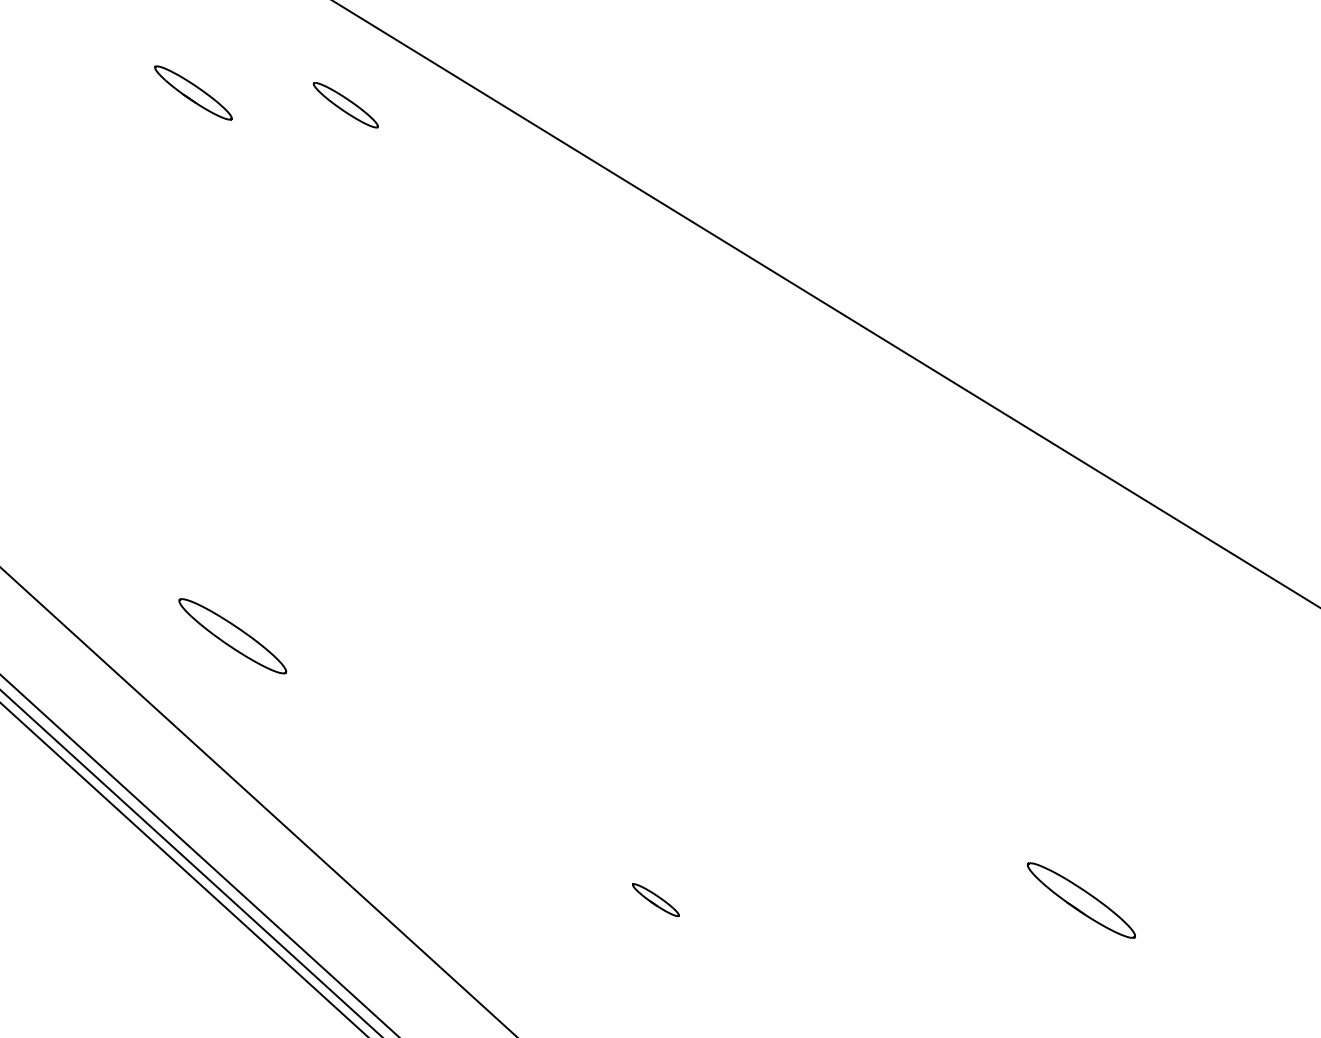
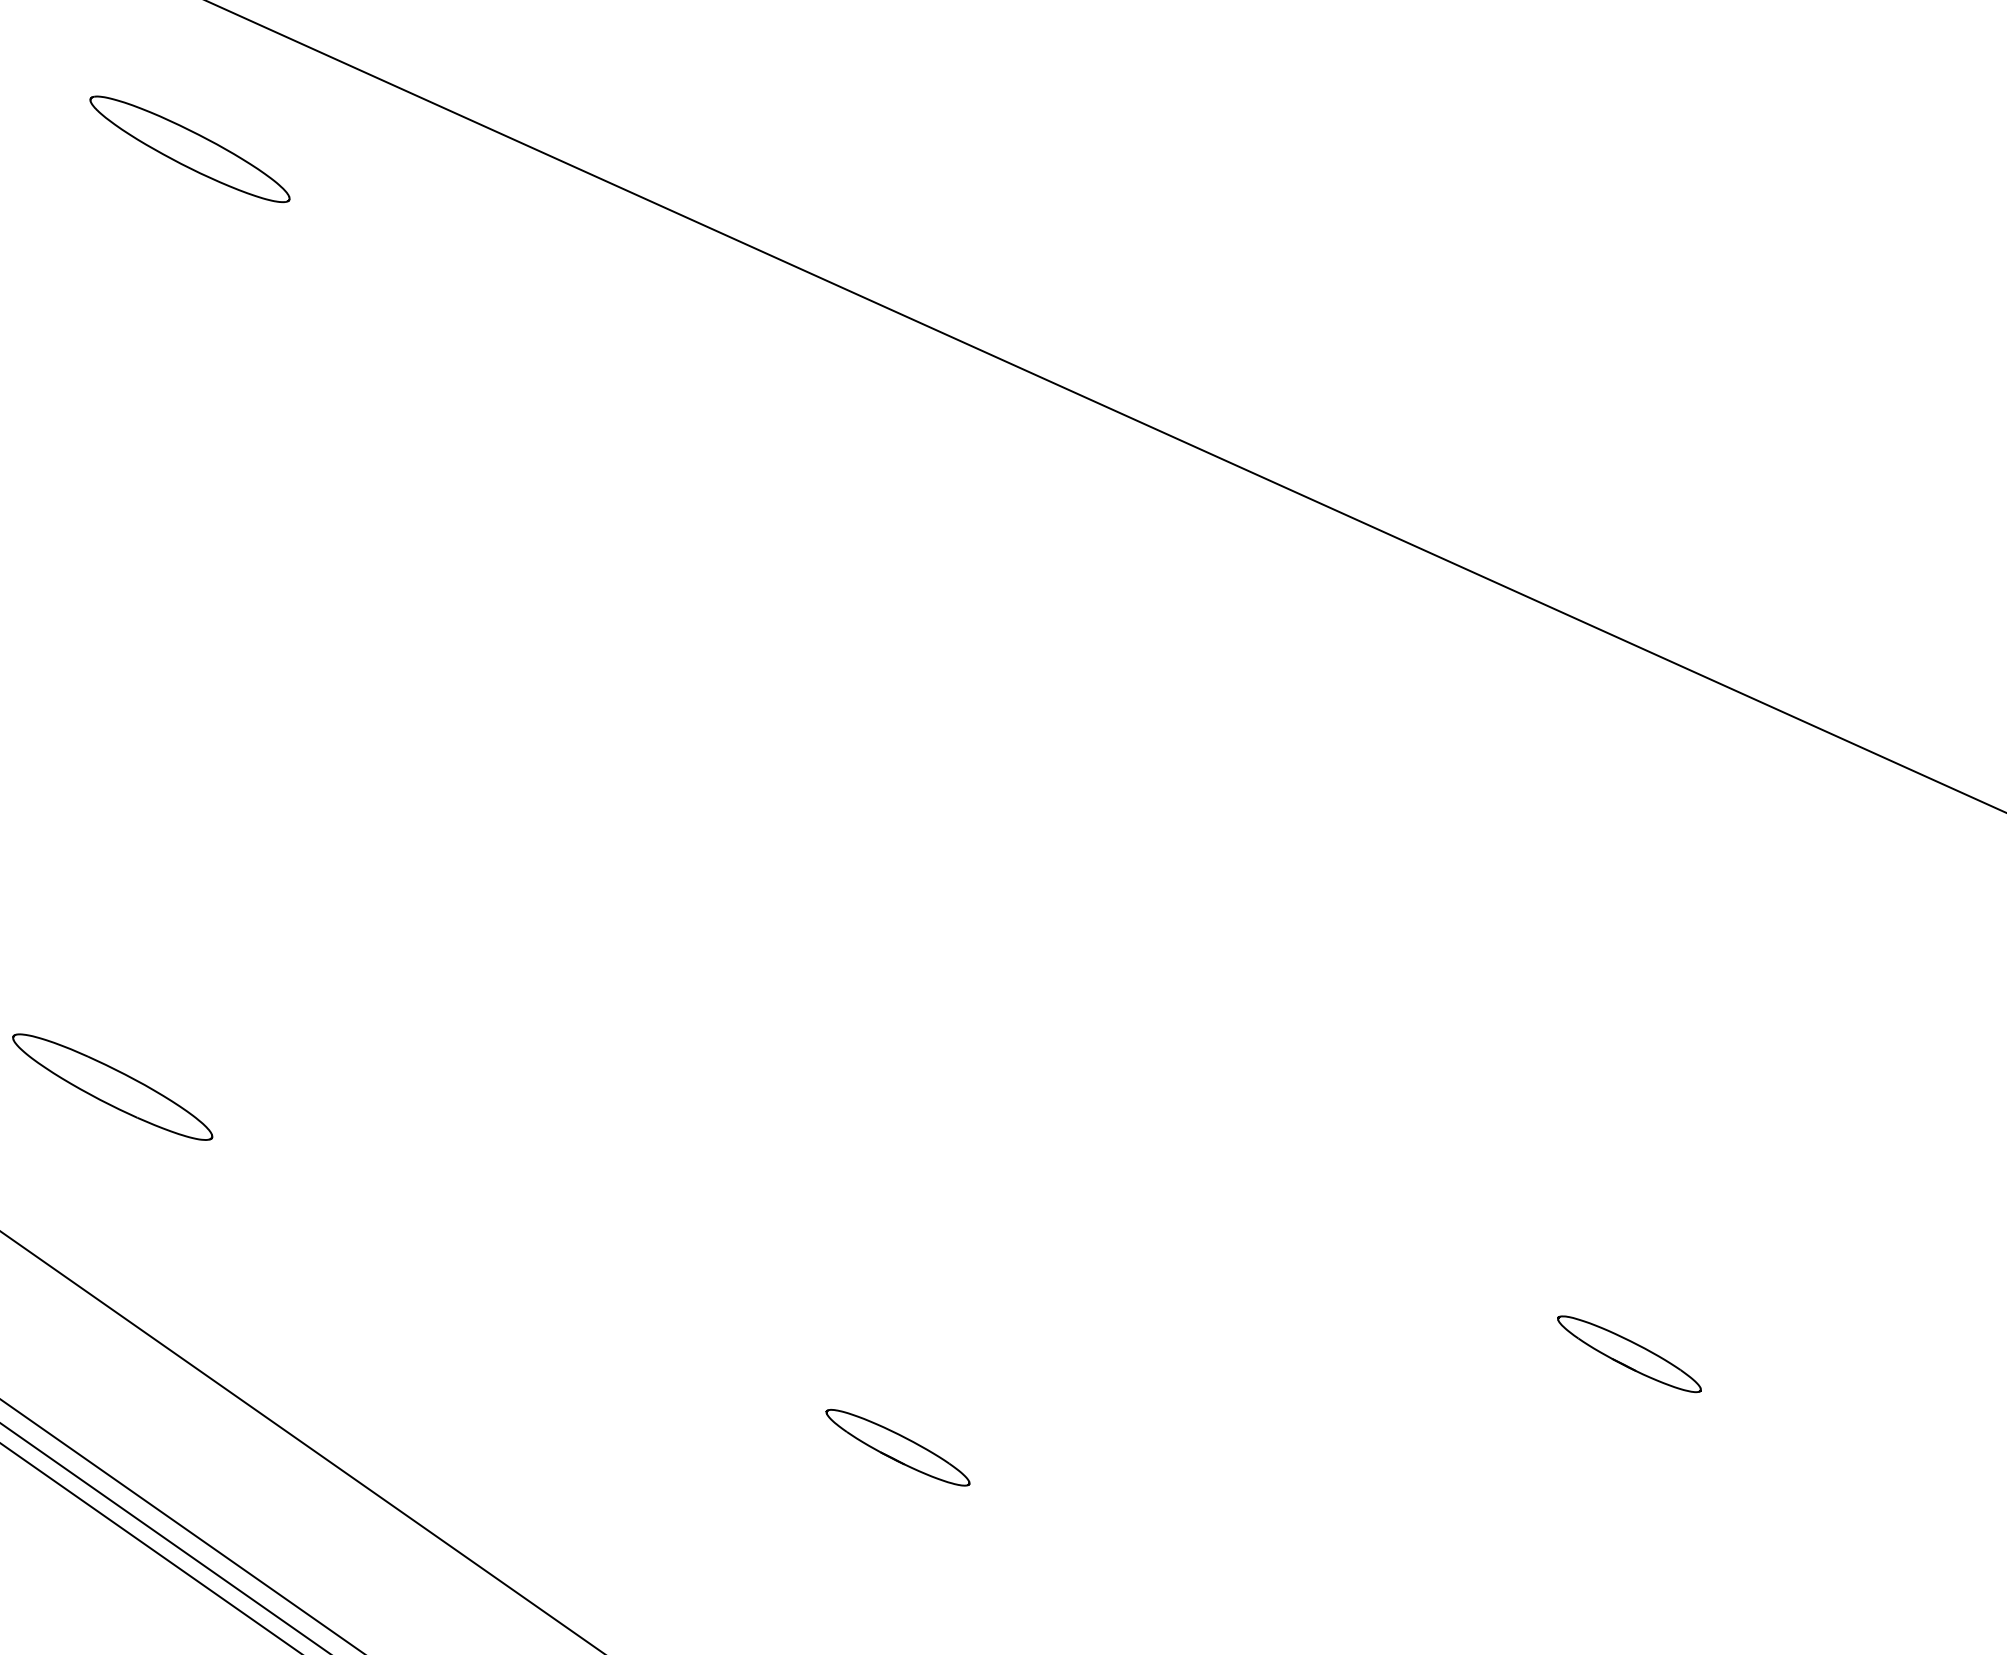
part: (345, 105) -> (189, 150), size x1.67
part: (655, 899) -> (897, 1446), size x1.67
part: (1081, 899) -> (1629, 1352), size x0.71

